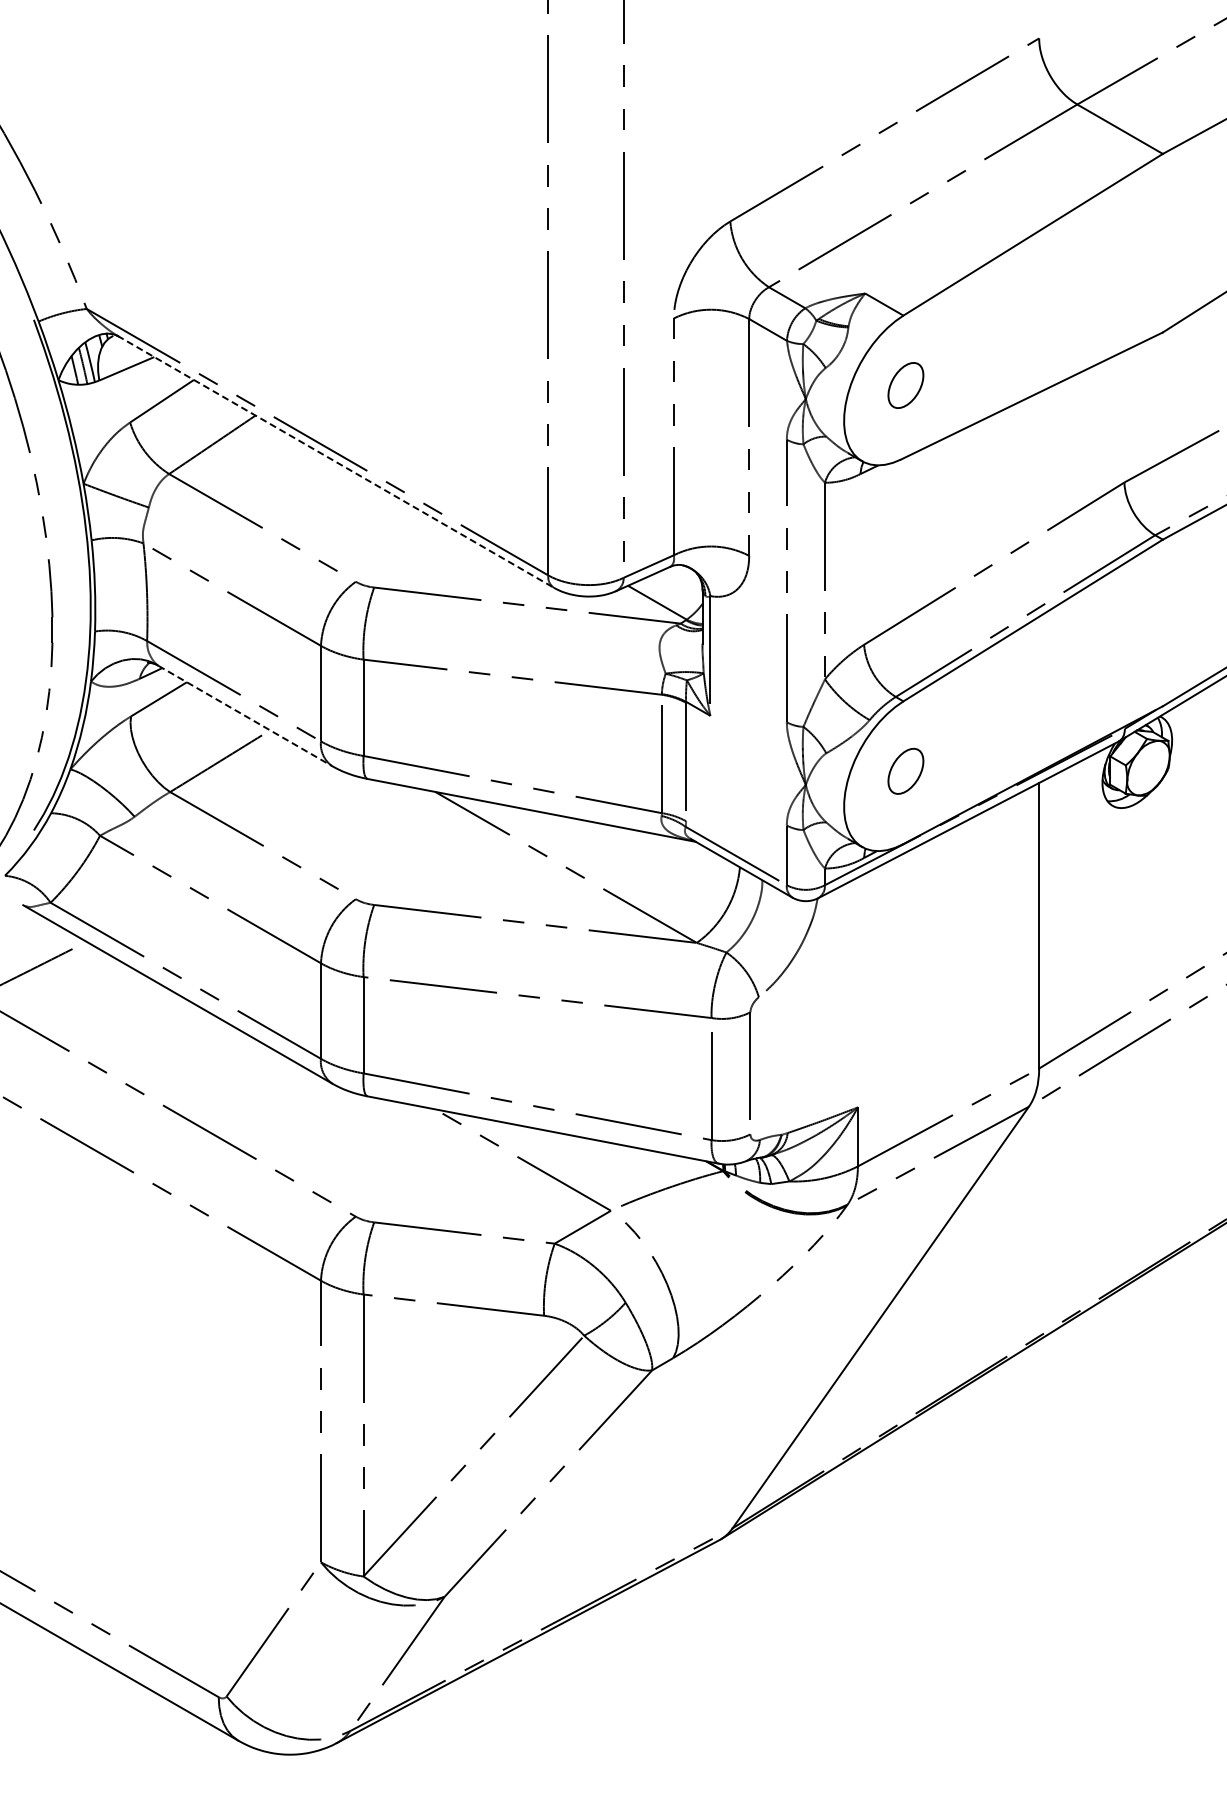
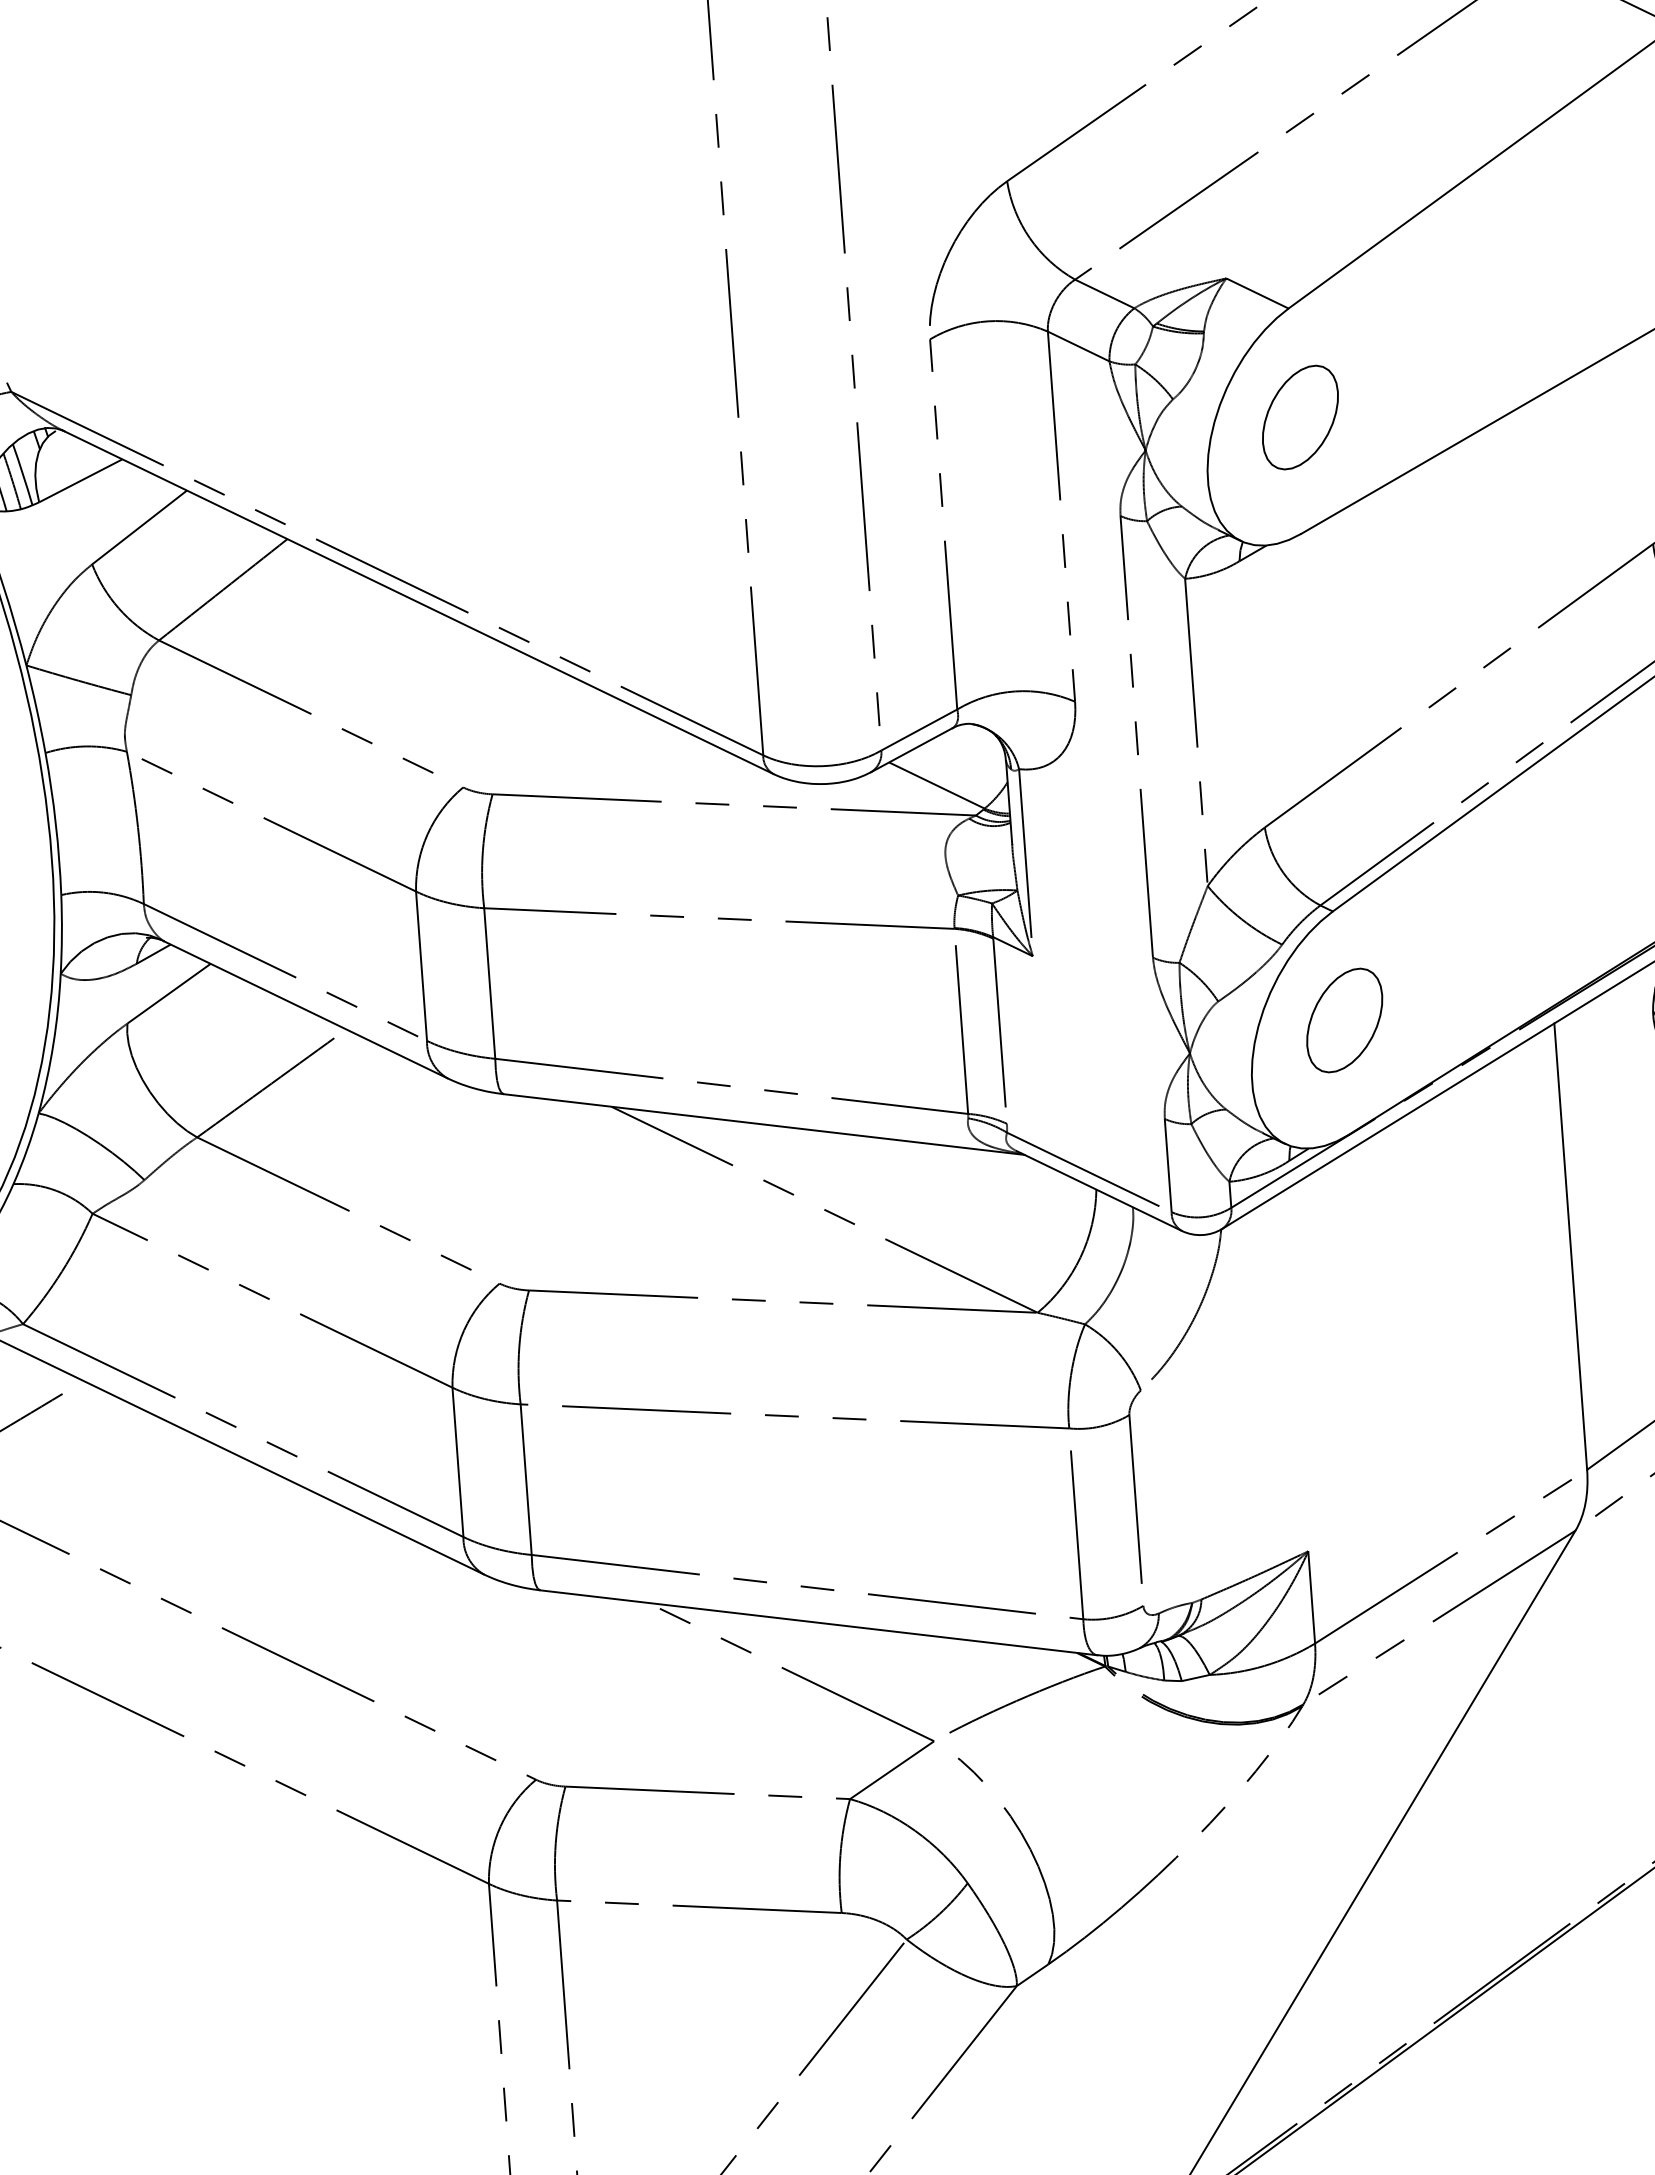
part: (905, 385) -> (1299, 417), size x1.43
line: (335, 461) -> (417, 601), dashed -> solid
line: (245, 716) -> (306, 1010), dashed -> solid
part: (905, 771) -> (1344, 1020), size x1.43

